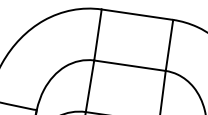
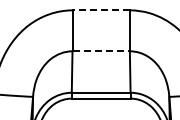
line: (137, 14) -> (101, 10), solid -> dashed
line: (130, 66) -> (101, 51), solid -> dashed

